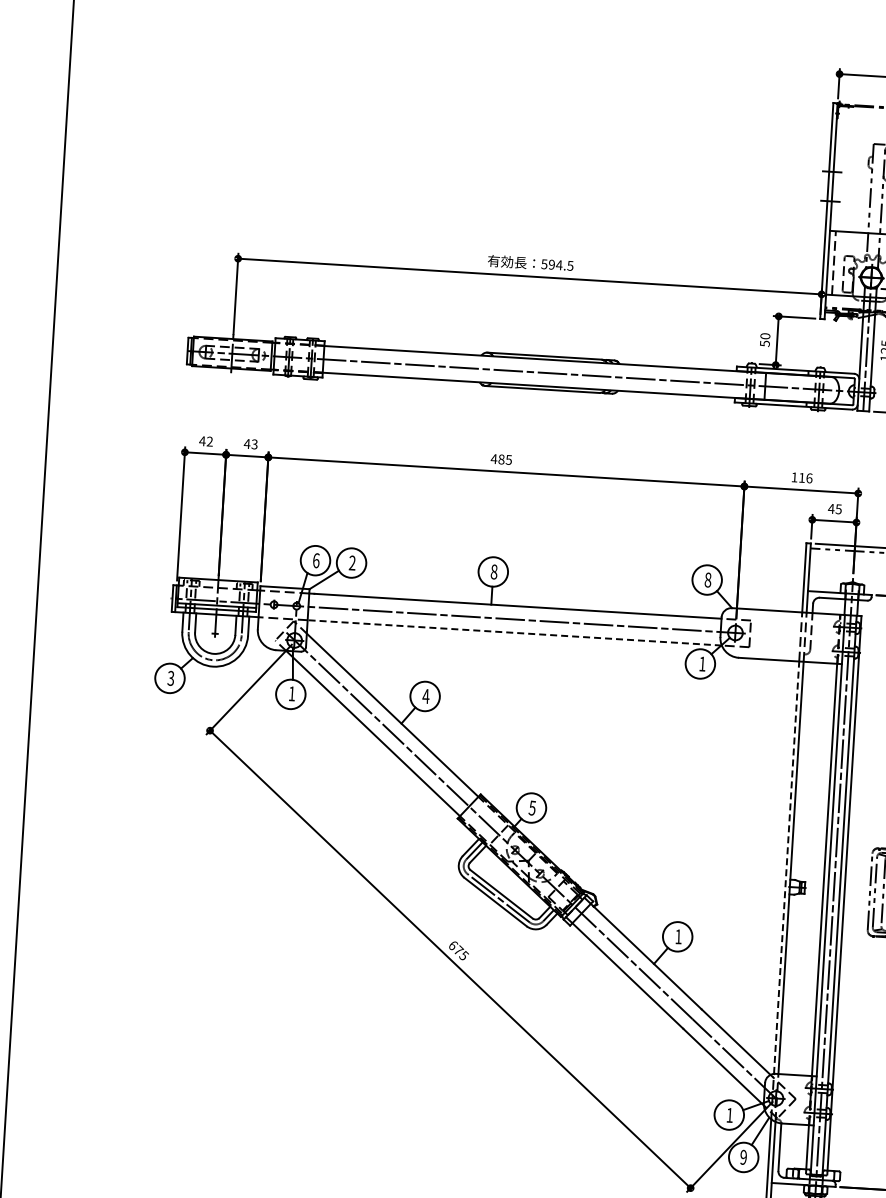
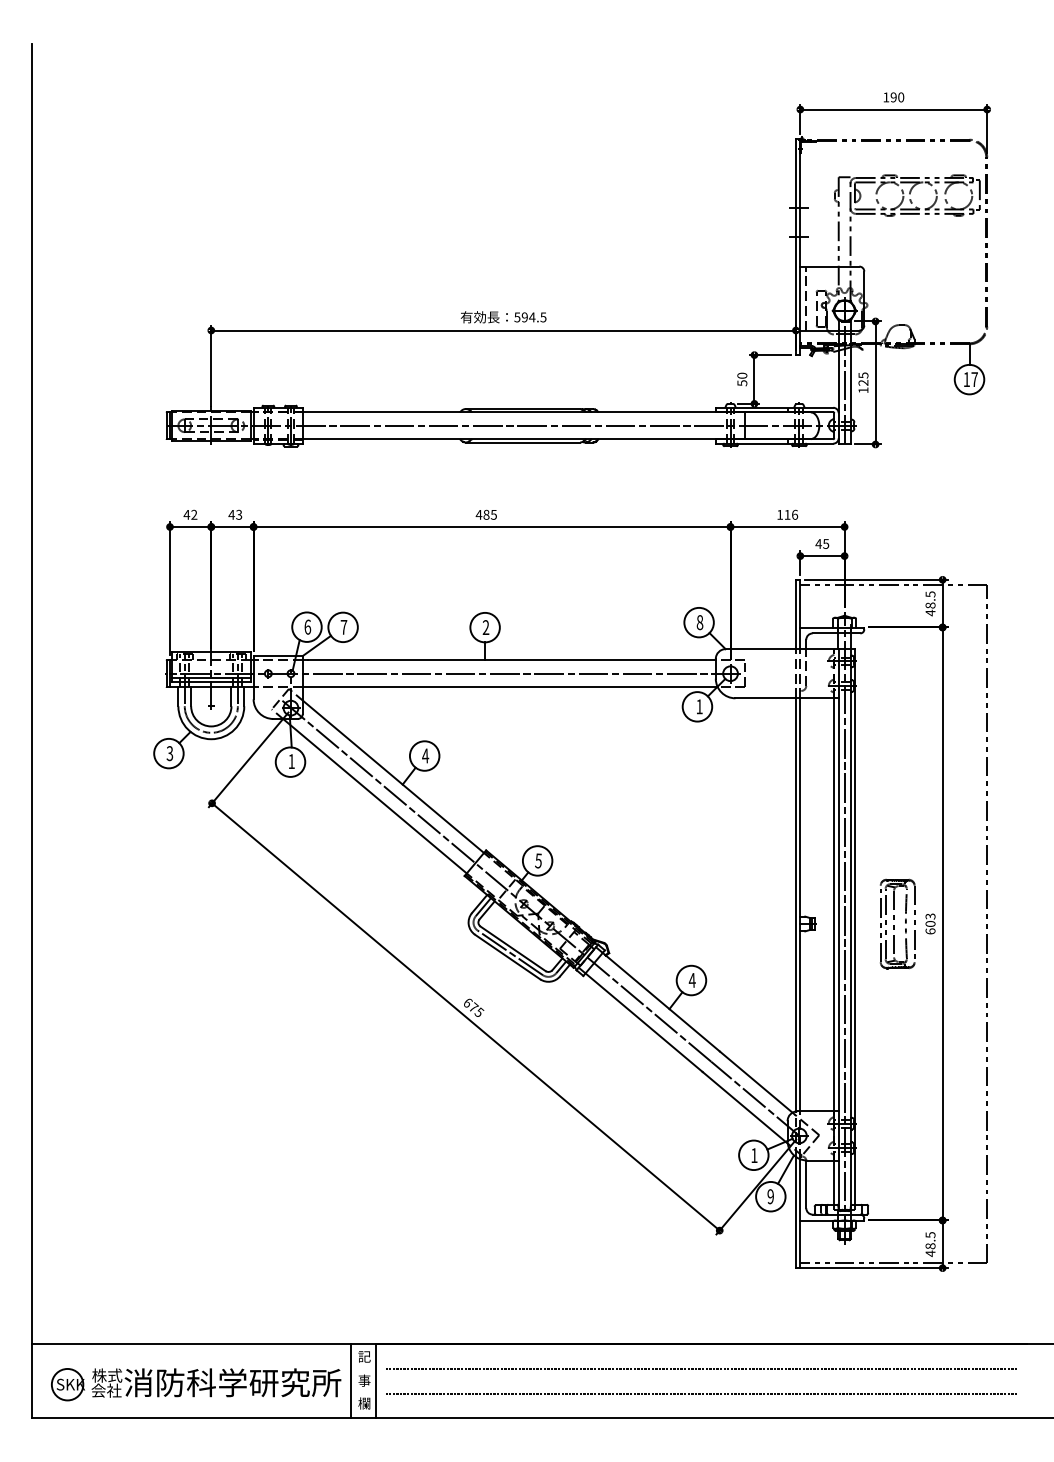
text: (352, 562) -> (343, 626), 2 -> 7
text: (493, 571) -> (485, 627), 8 -> 2
line: (513, 633) -> (509, 687), dashed -> solid
line: (786, 867) -> (795, 904), dashed -> solid
text: (677, 936) -> (691, 980), 1 -> 4

